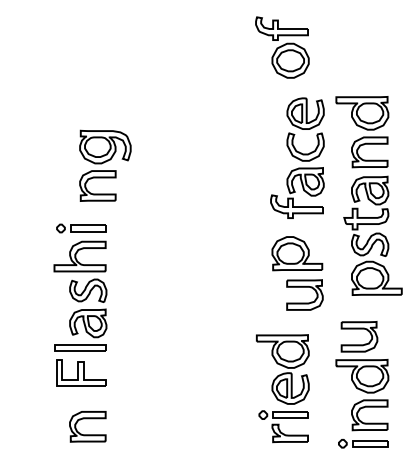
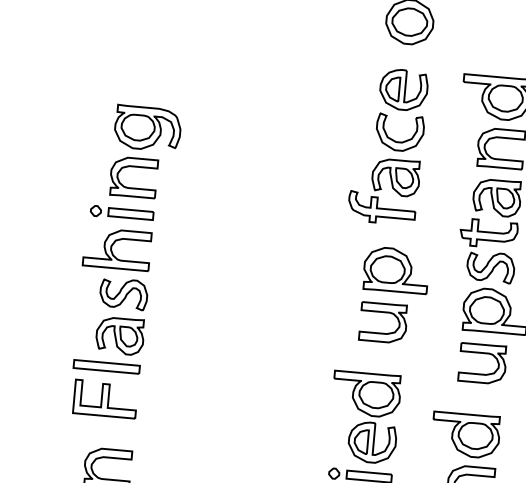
part: (297, 157) -> (388, 145), moved
part: (105, 165) -> (145, 152), moved
part: (304, 287) -> (383, 313), moved
part: (359, 329) -> (483, 354), moved

